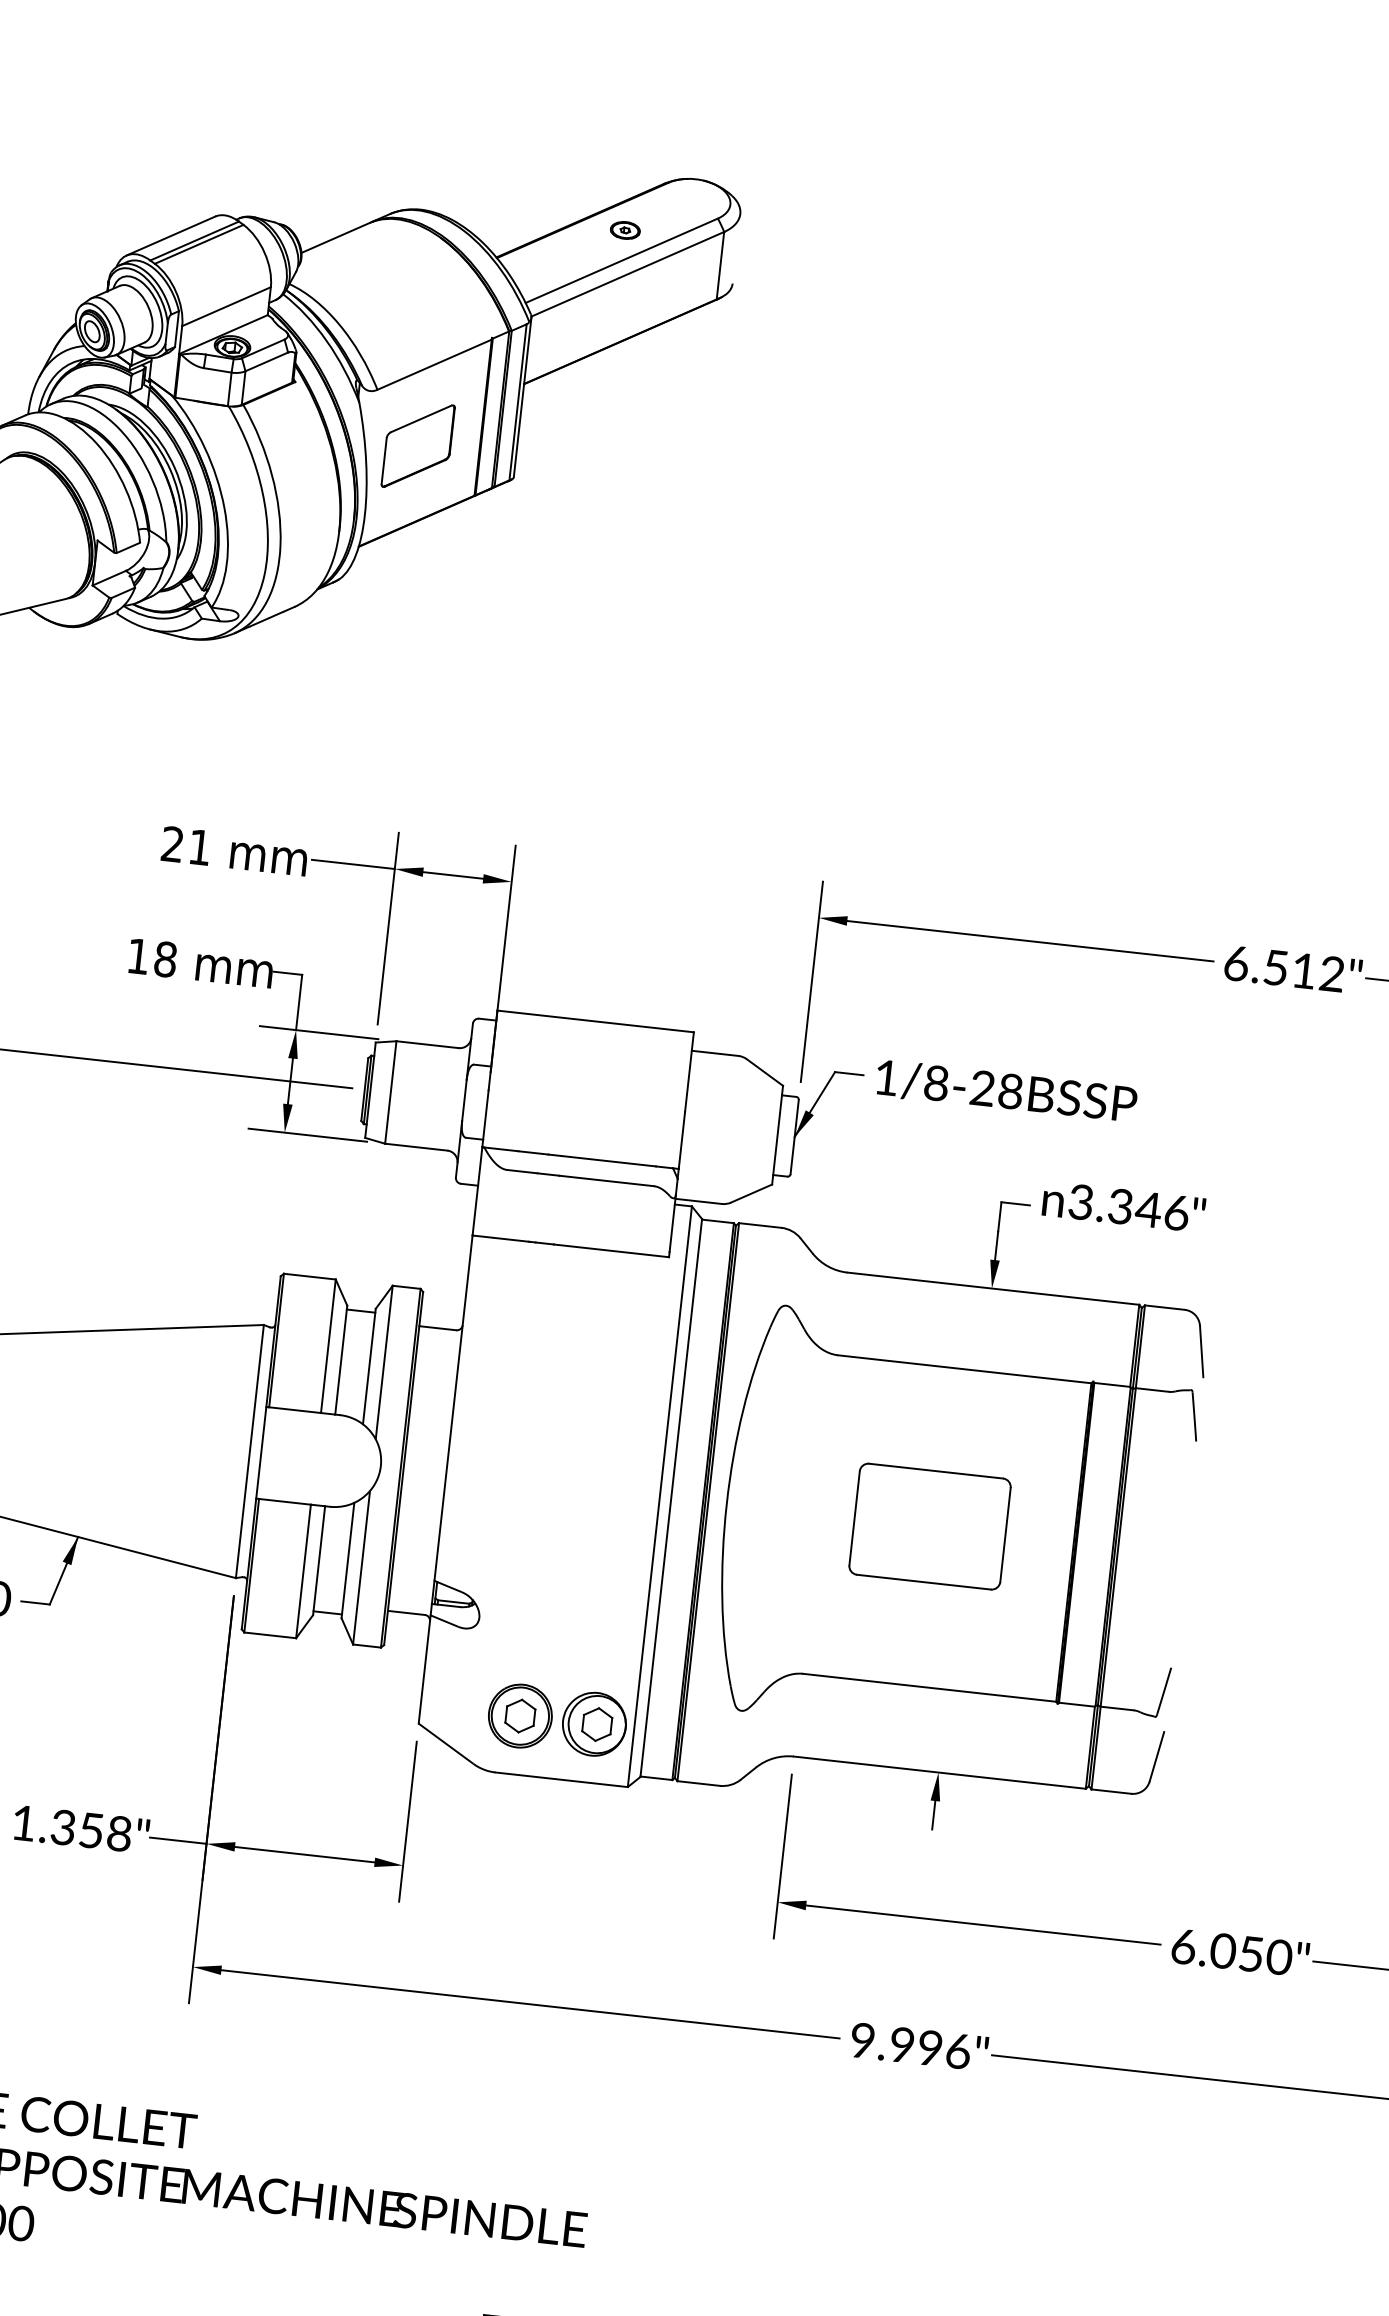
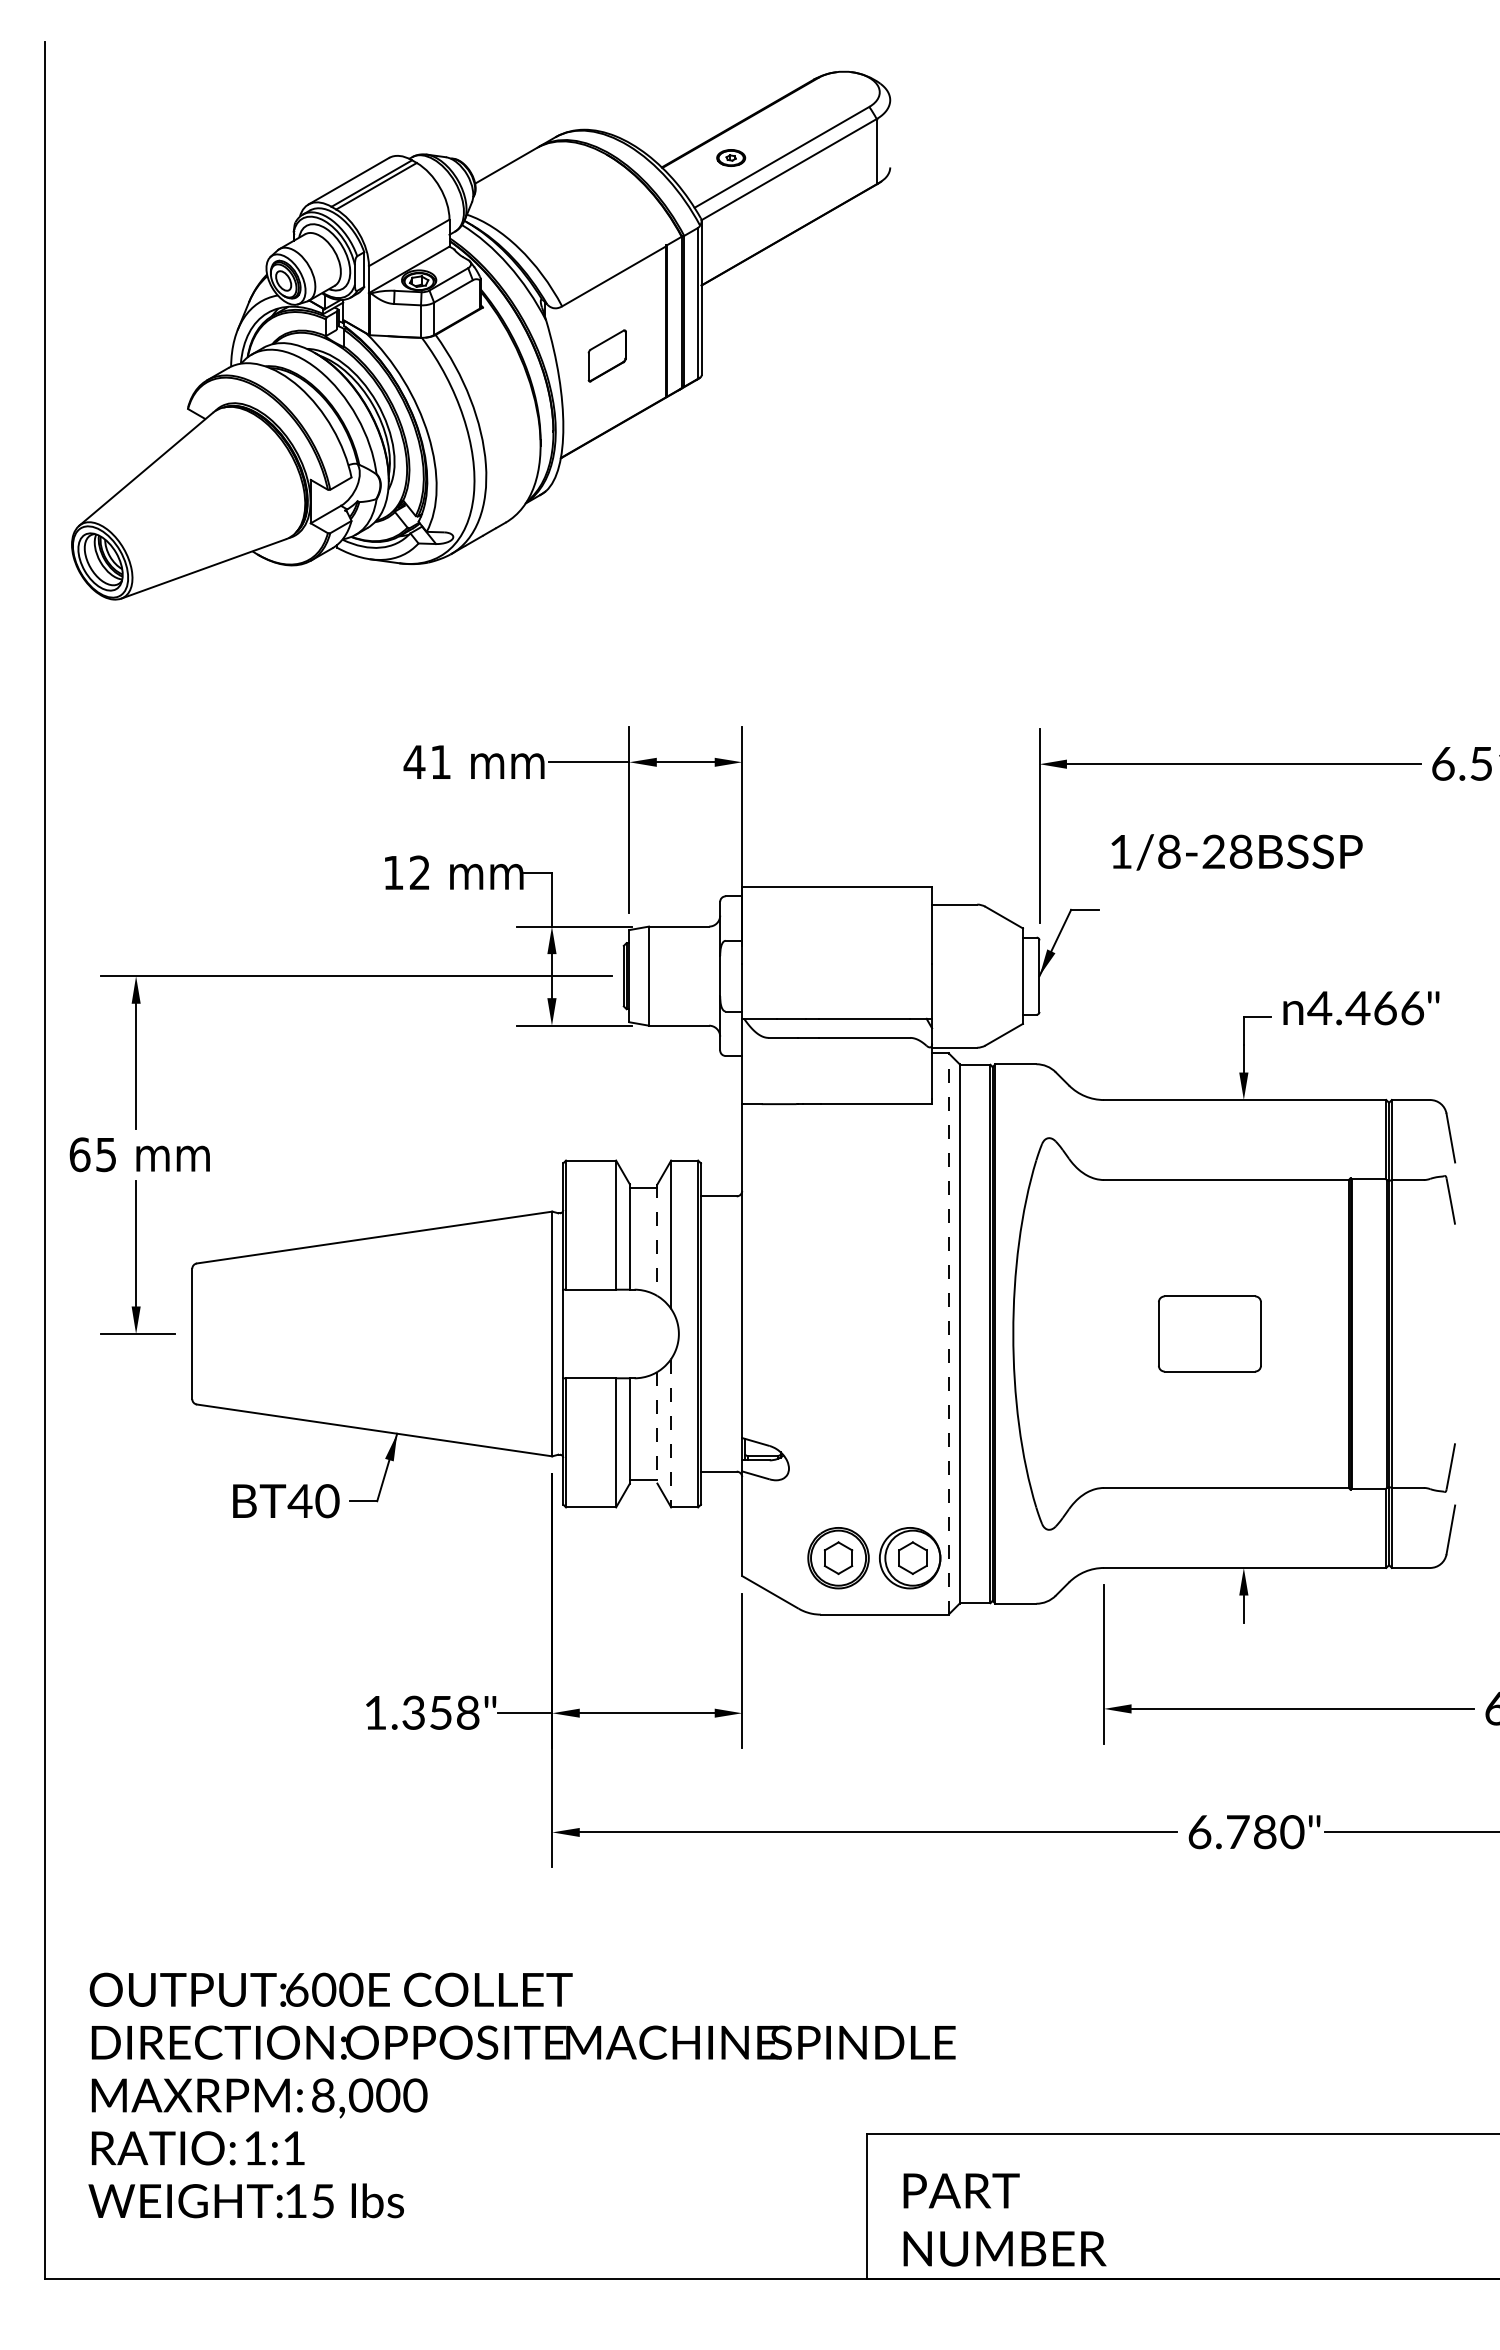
part: (625, 229) -> (731, 157), moved
part: (418, 445) -> (607, 355), size x0.6
text: (172, 843) -> (414, 761), 21 -> 41
text: (165, 959) -> (419, 872), 18 -> 12
text: (1005, 1091) -> (1236, 852), moved
text: (1114, 1206) -> (1352, 1008), 3.346 -> 4.466
line: (369, 1366) -> (657, 1240), solid -> dashed
line: (659, 1496) -> (948, 1333), solid -> dashed
part: (929, 1526) -> (1209, 1333), size x0.7
line: (348, 1560) -> (657, 1427), solid -> dashed
line: (361, 1568) -> (671, 1433), solid -> dashed
text: (911, 2046) -> (1246, 1832), 9.996" -> 6.780"

